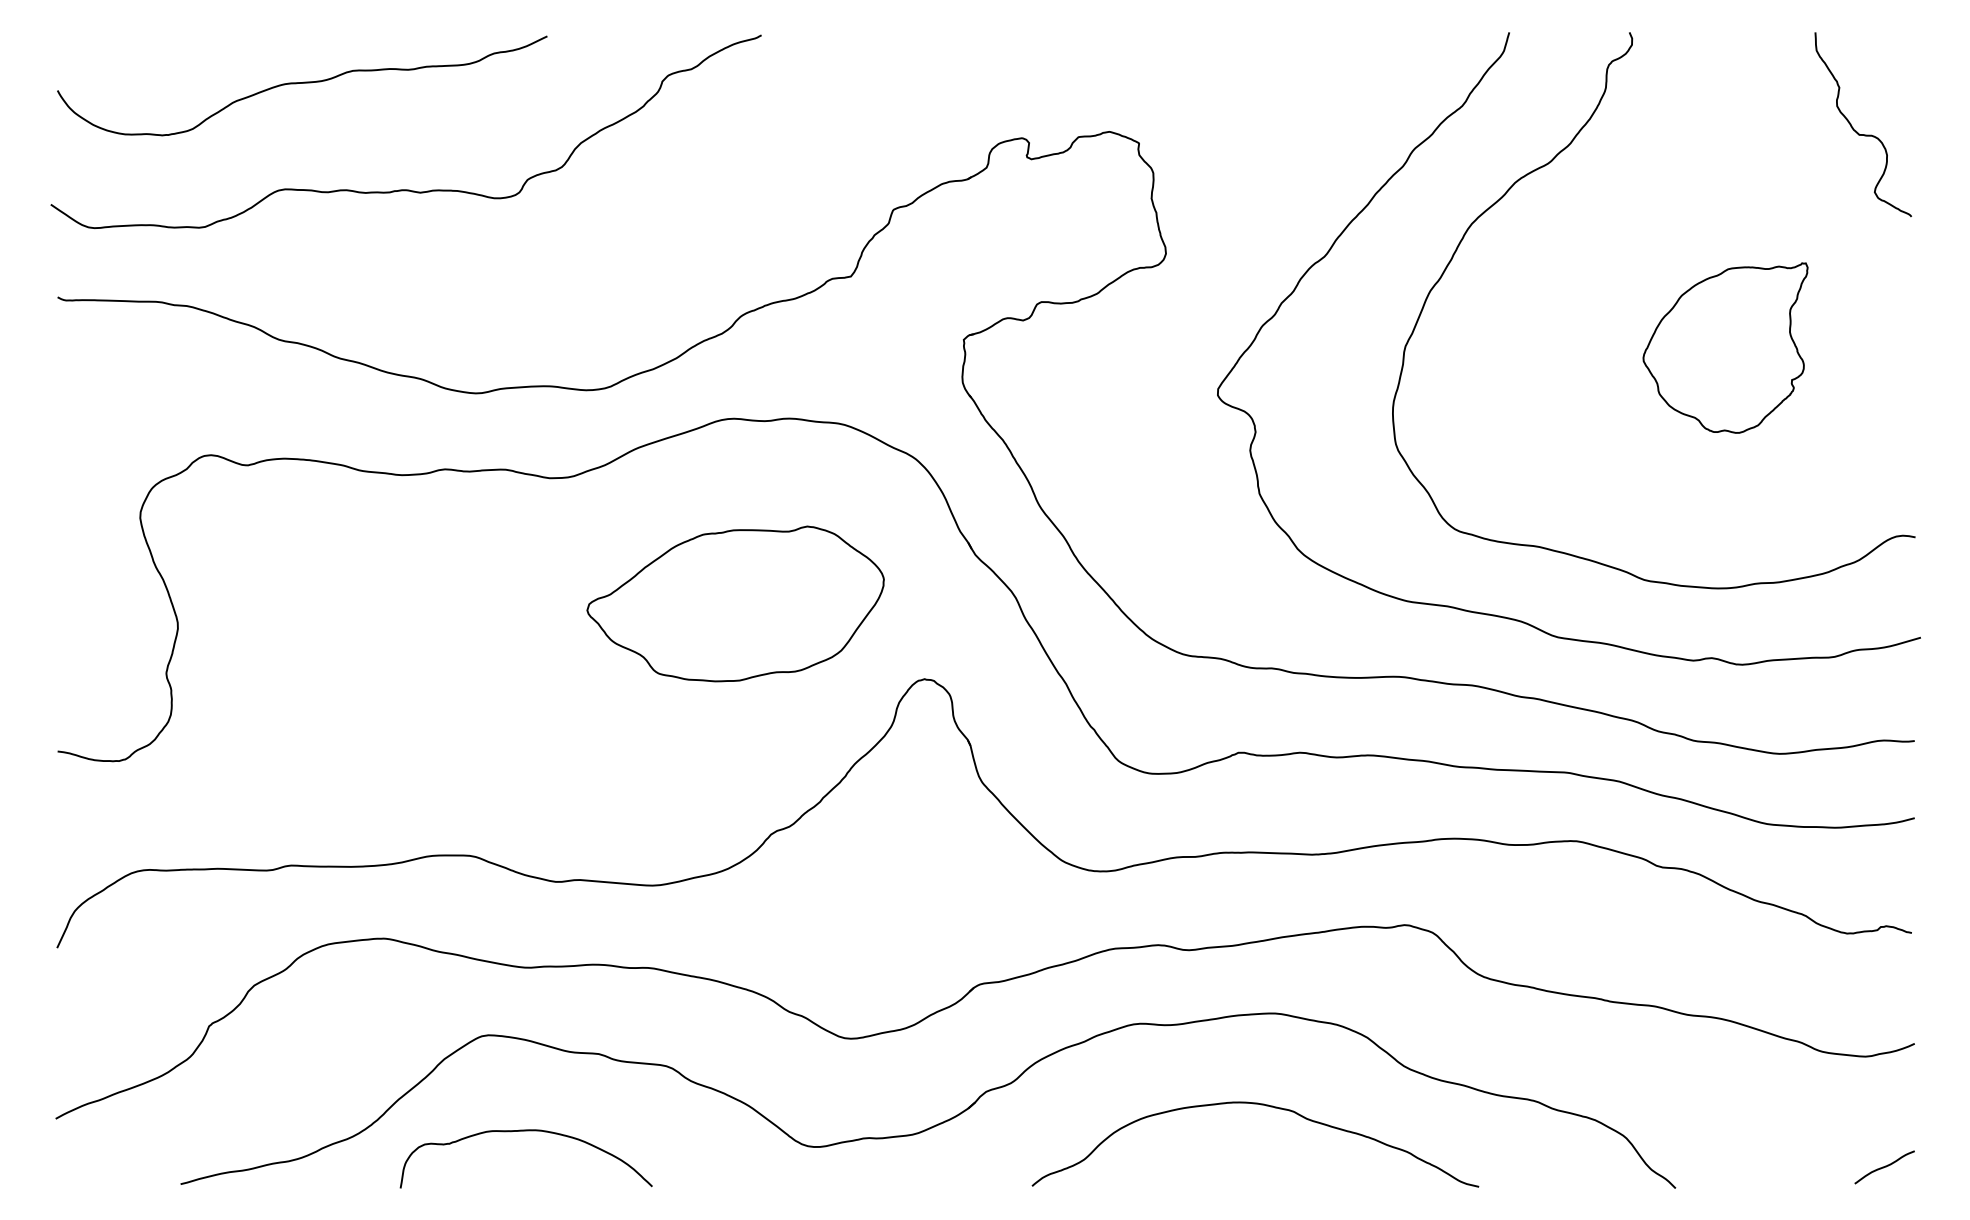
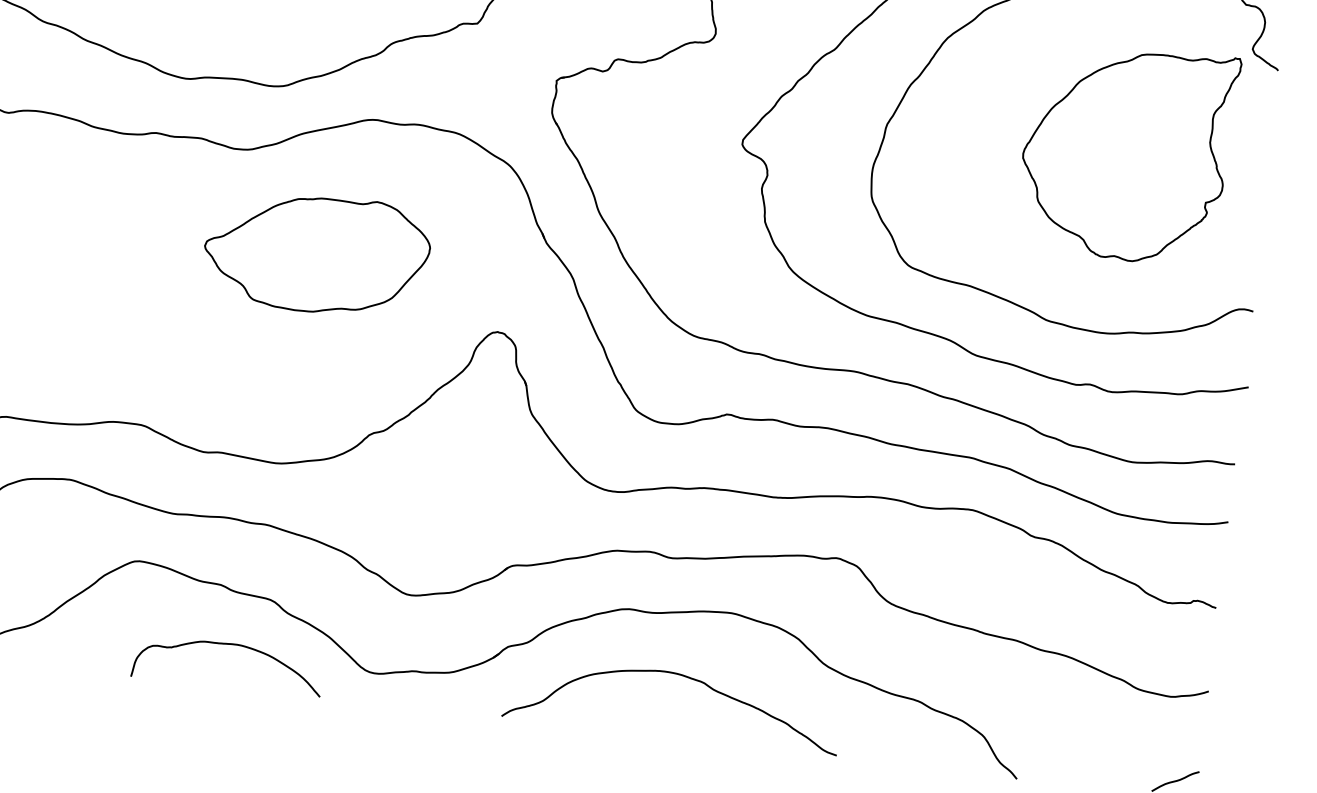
part: (1725, 347) -> (1127, 152), size x1.67
part: (735, 603) -> (316, 253), moved
curve: (1261, 1105) -> (680, 675), moved
curve: (525, 1131) -> (229, 644), moved

